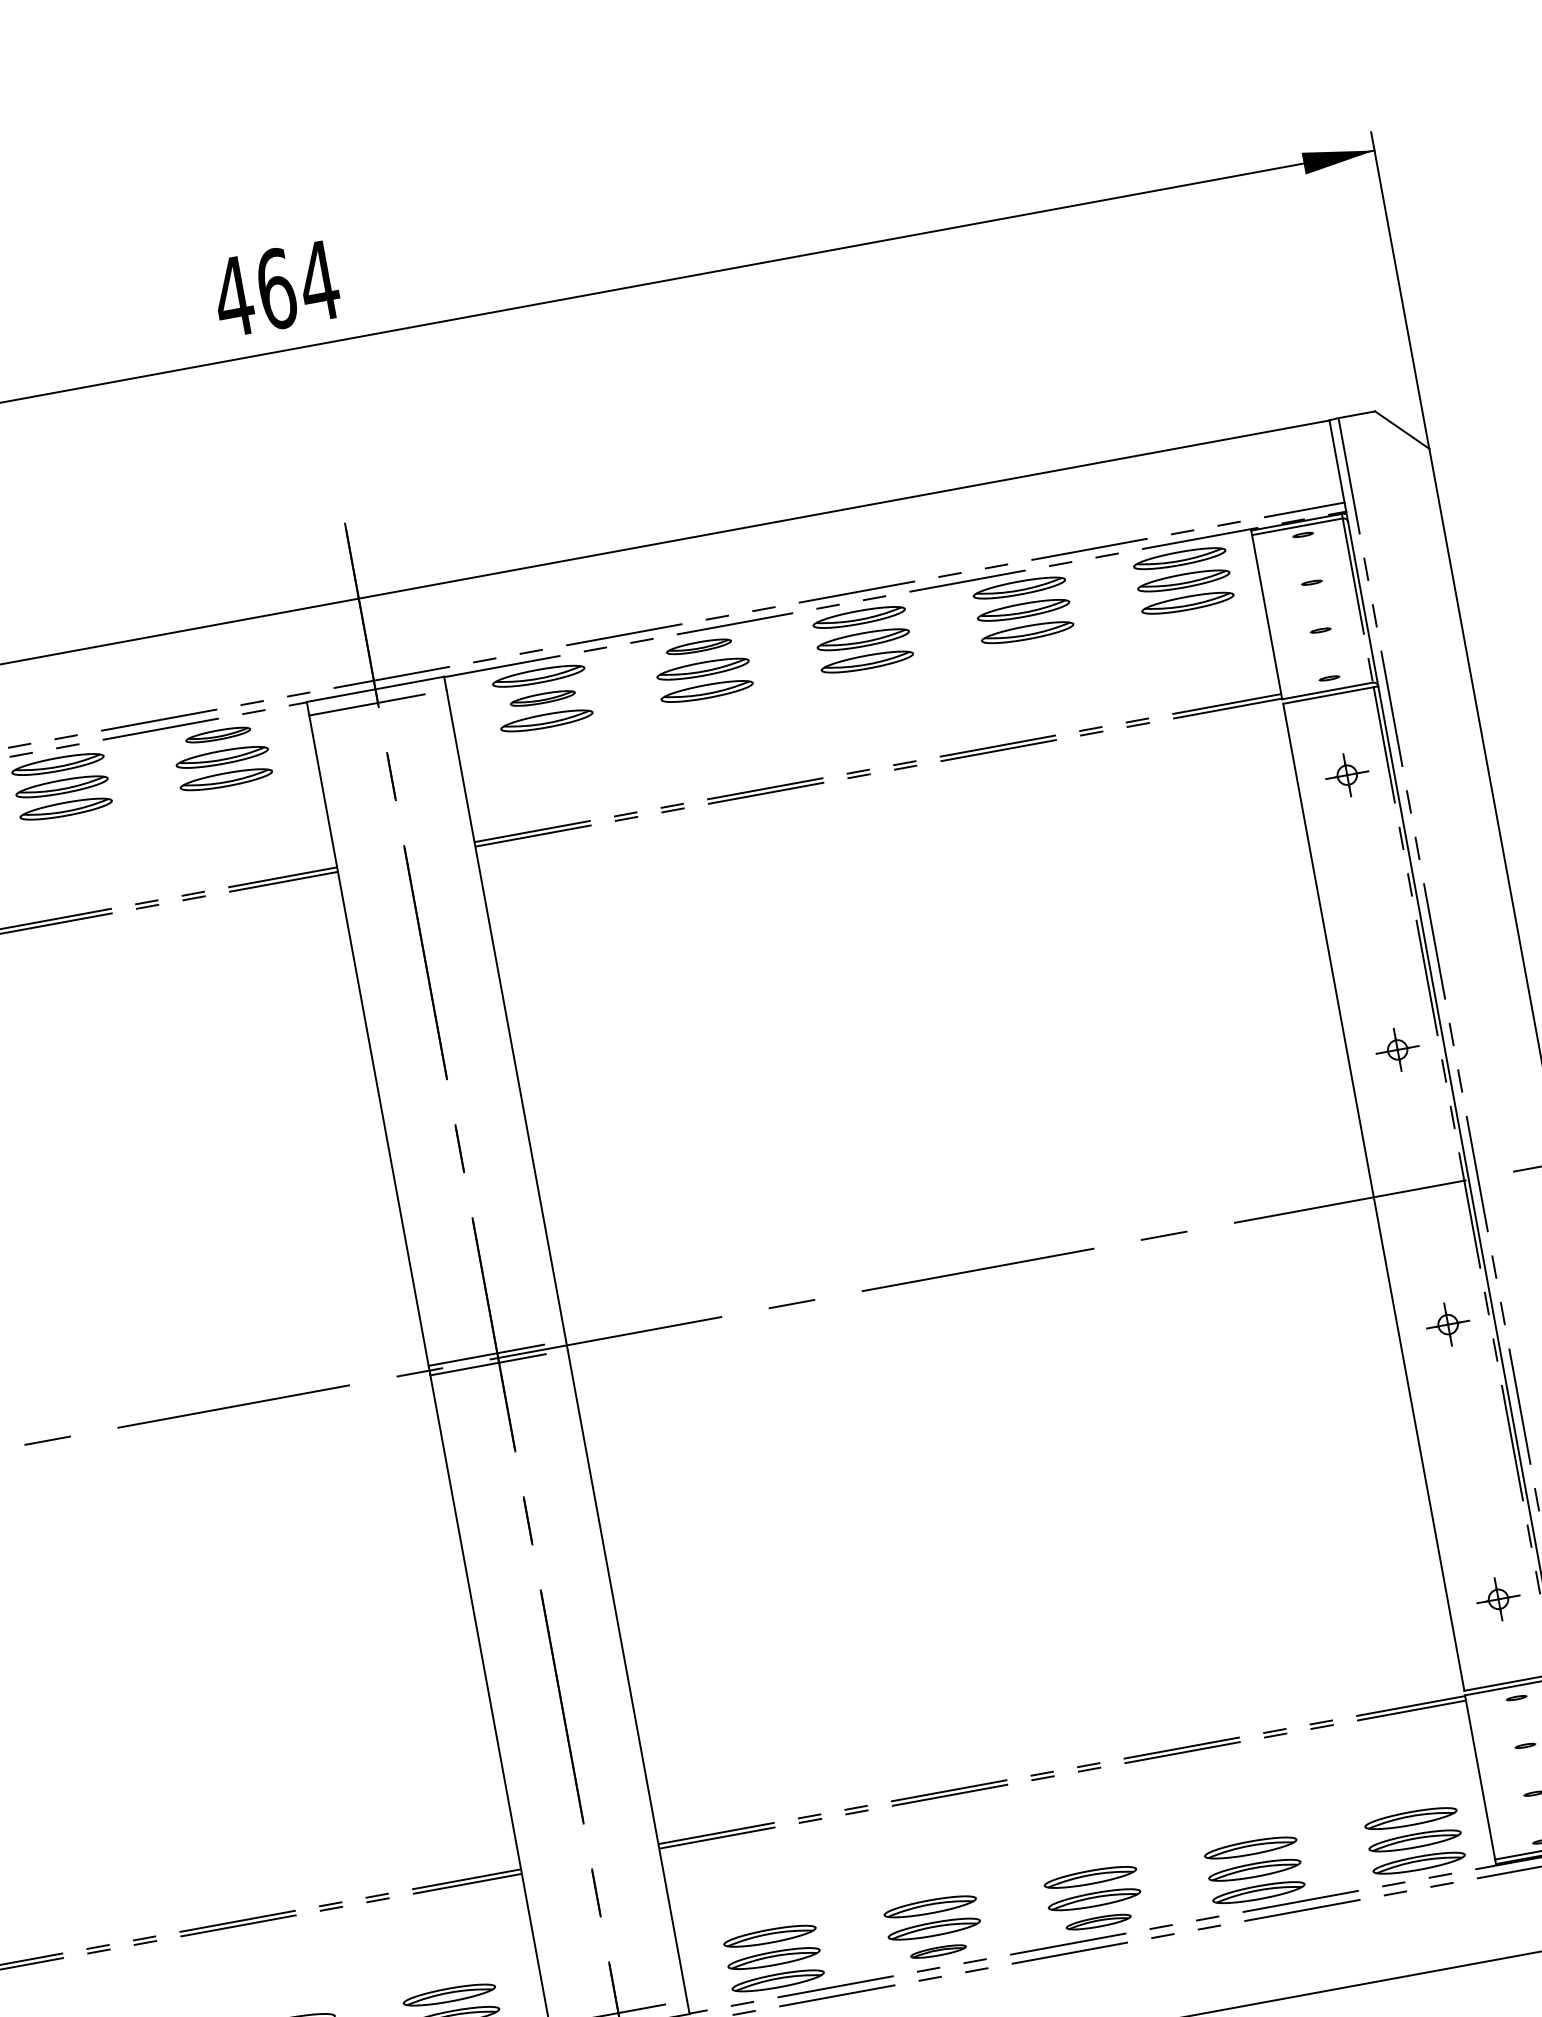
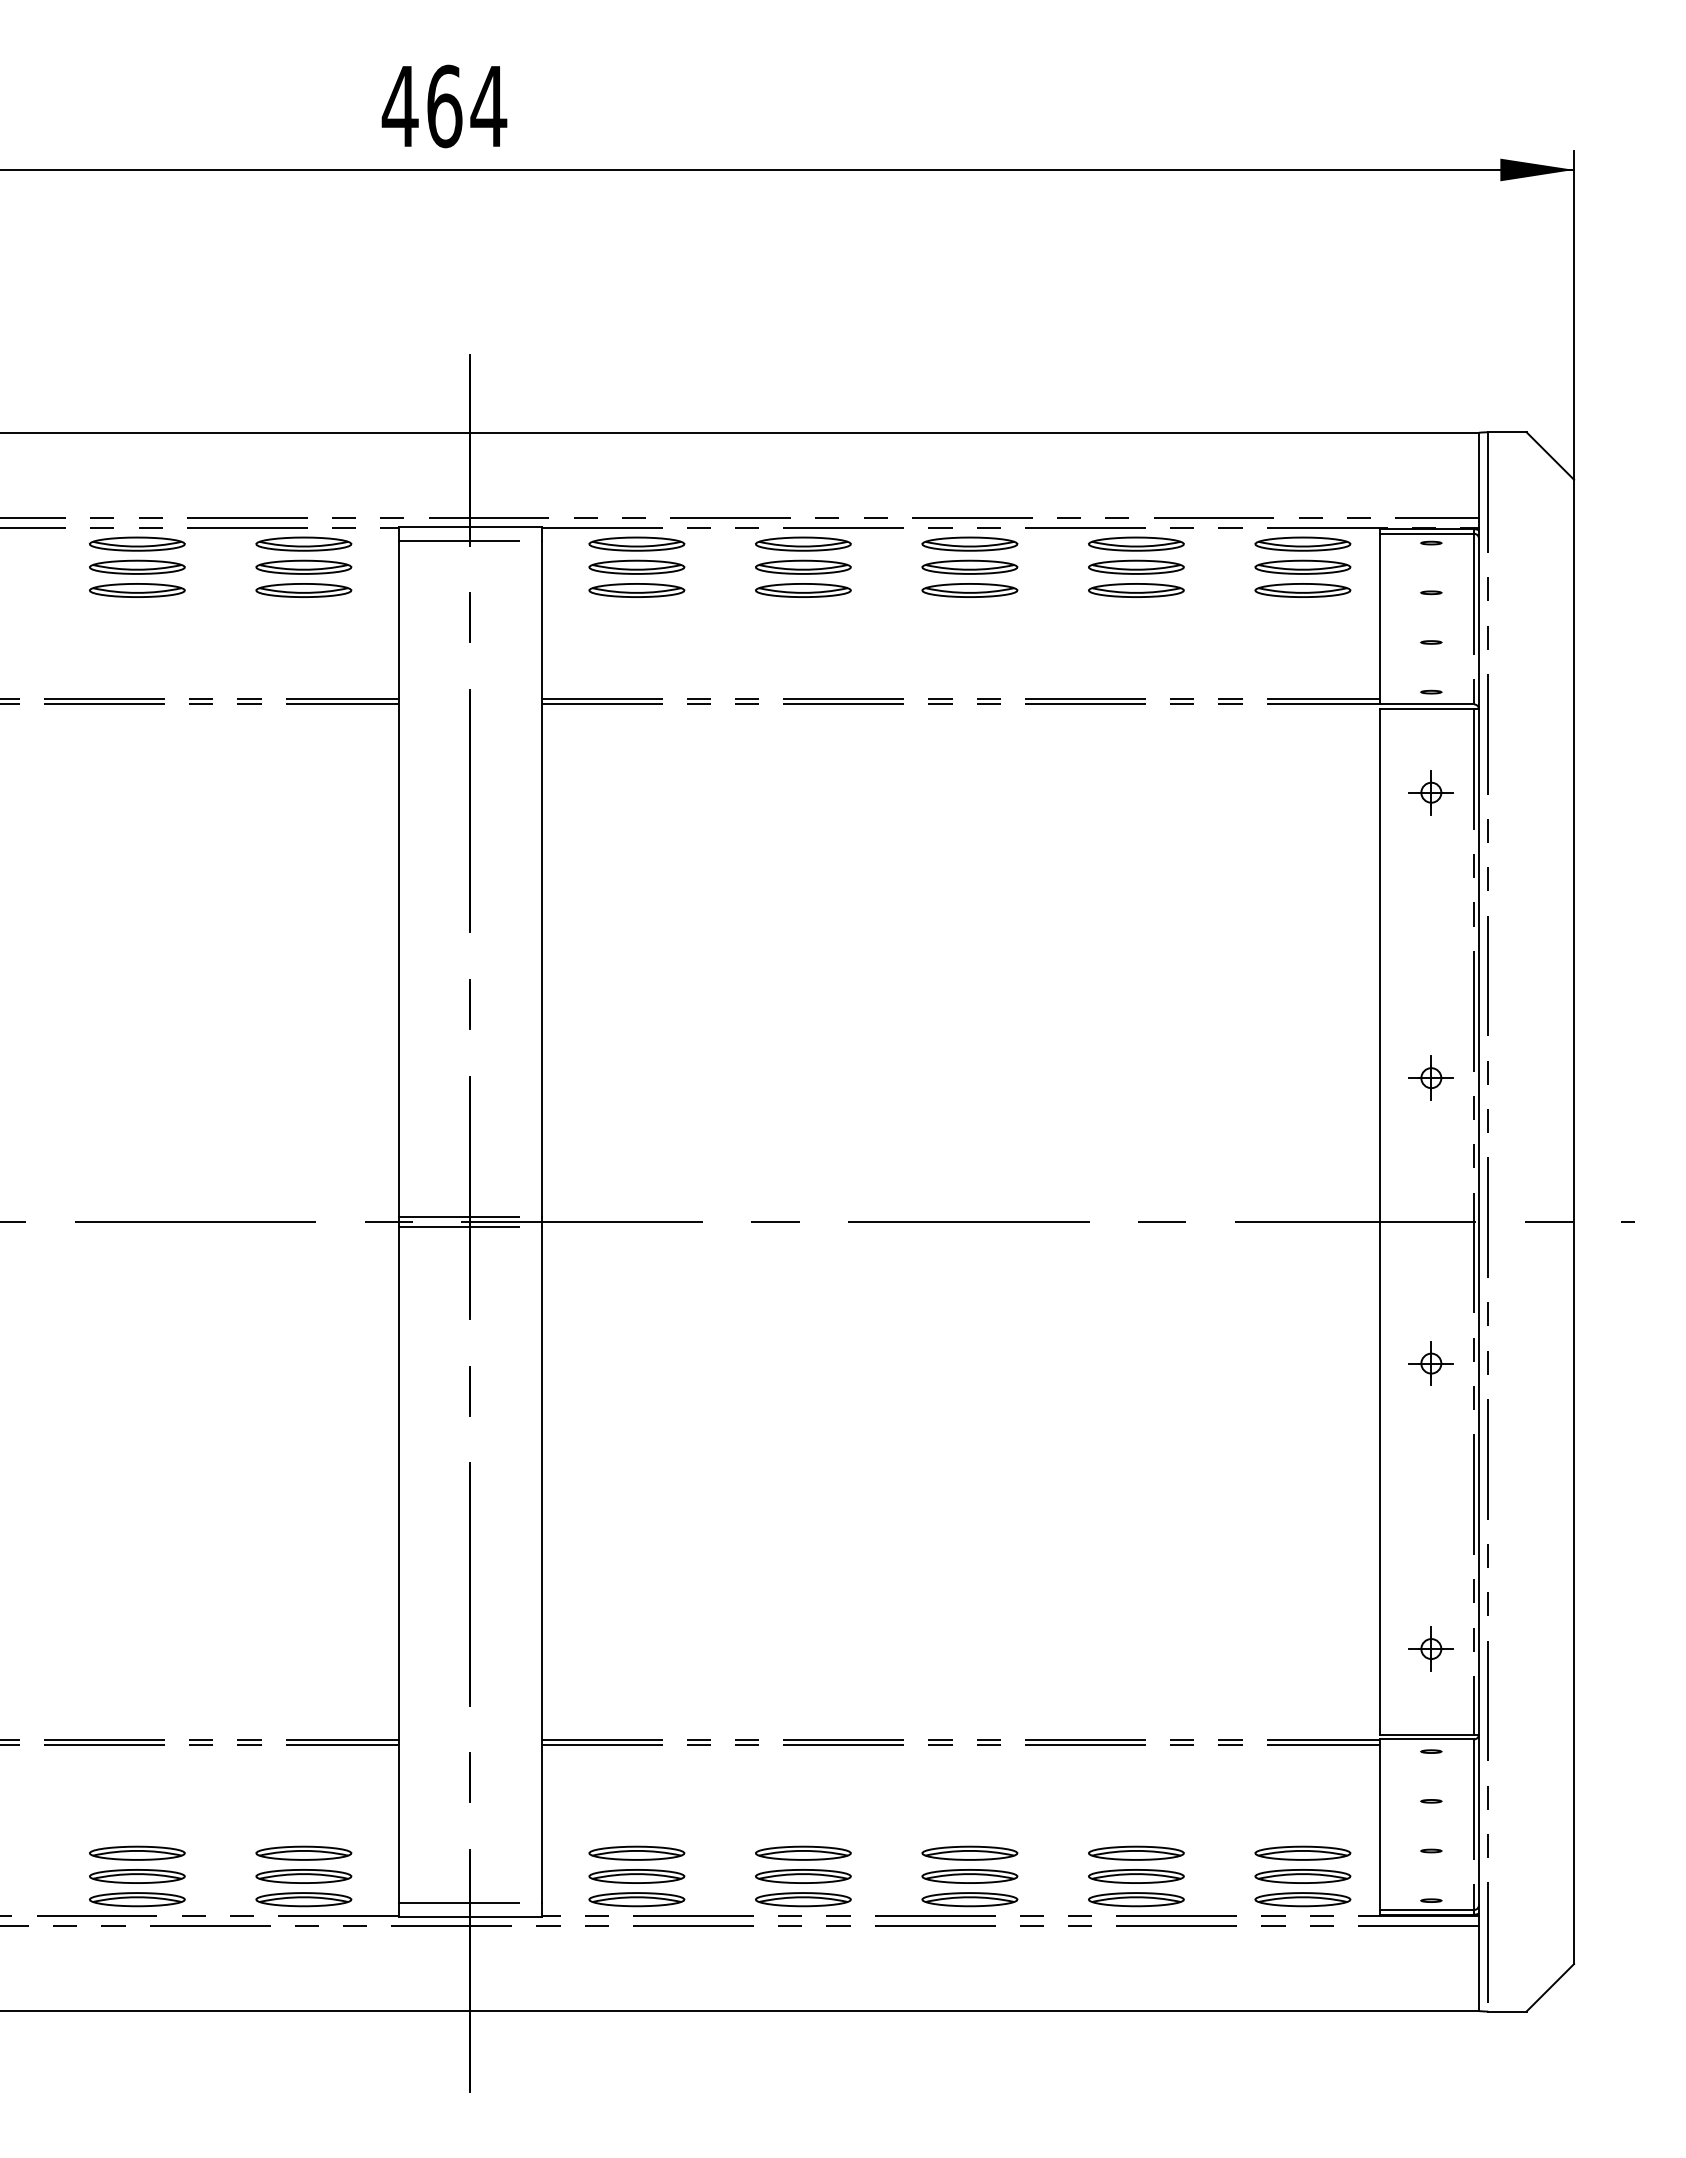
part: (698, 646) -> (803, 543), size x1.43
part: (542, 697) -> (636, 566), size x1.43
part: (217, 734) -> (303, 543), size x1.43
part: (1098, 1921) -> (969, 1899), size x1.43
part: (938, 1951) -> (803, 1899), size x1.67

